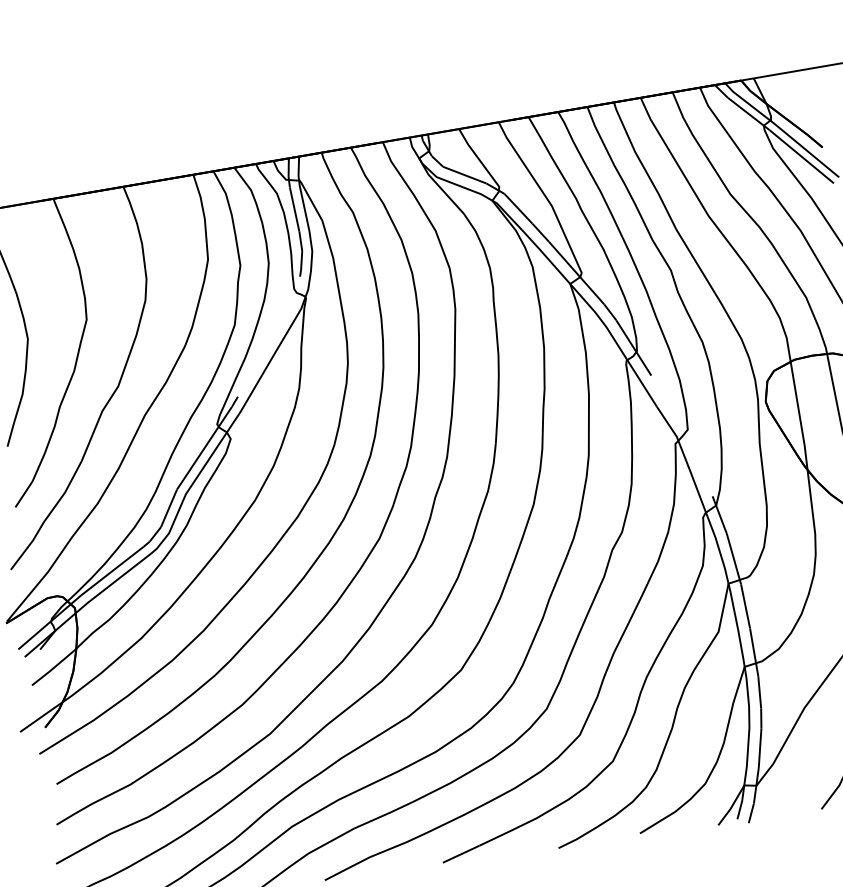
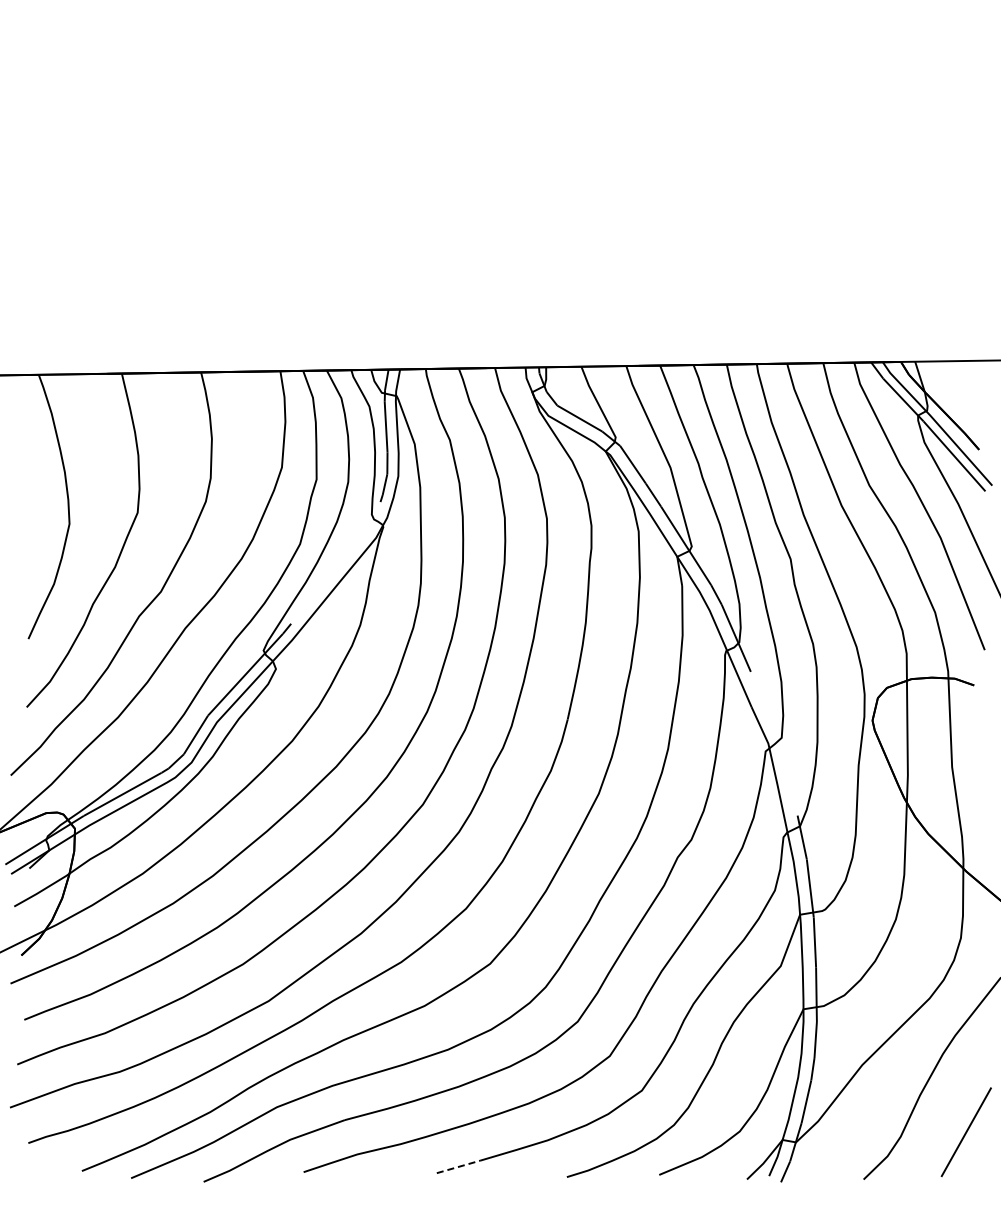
line: (461, 853) -> (458, 1166), solid -> dashed

